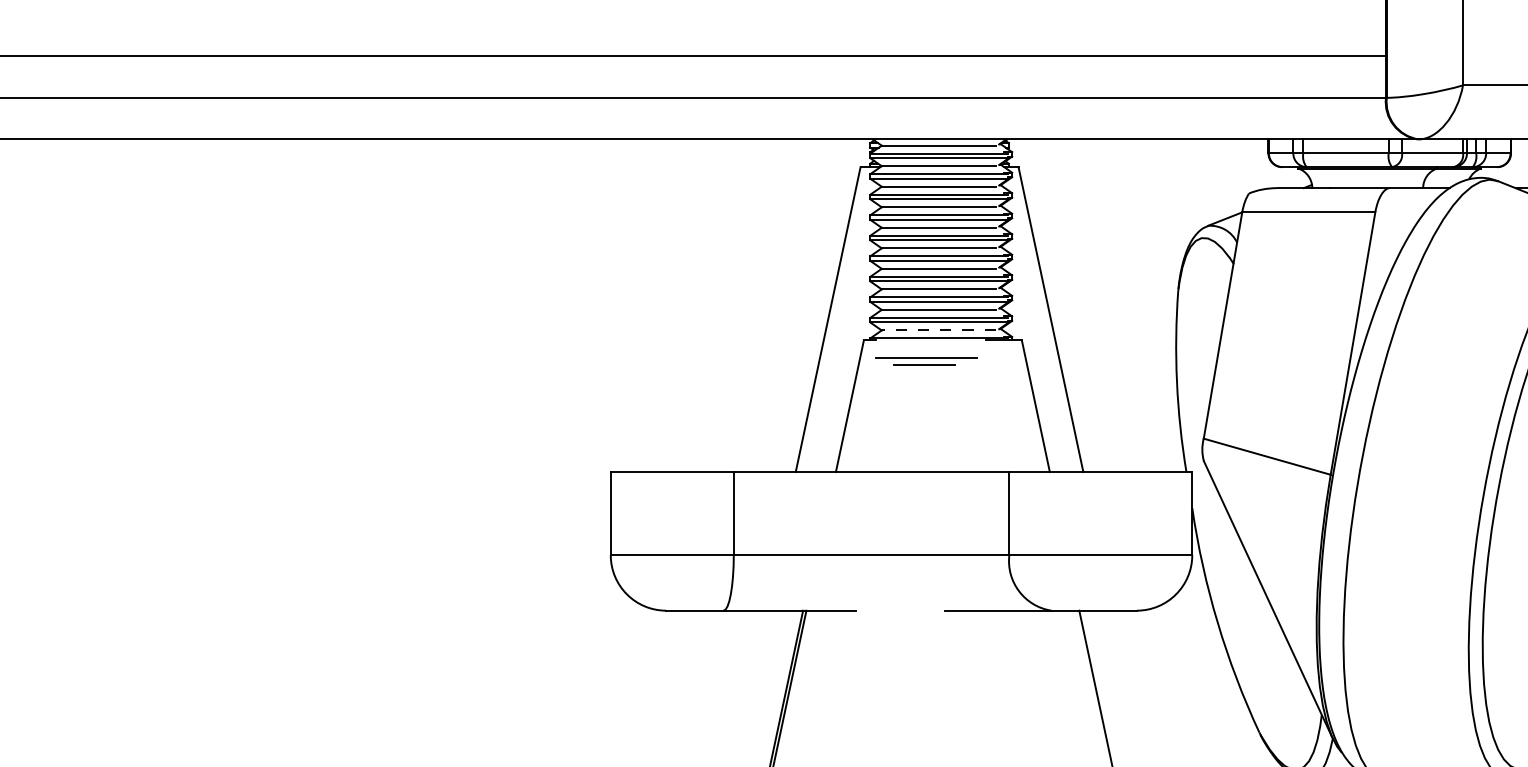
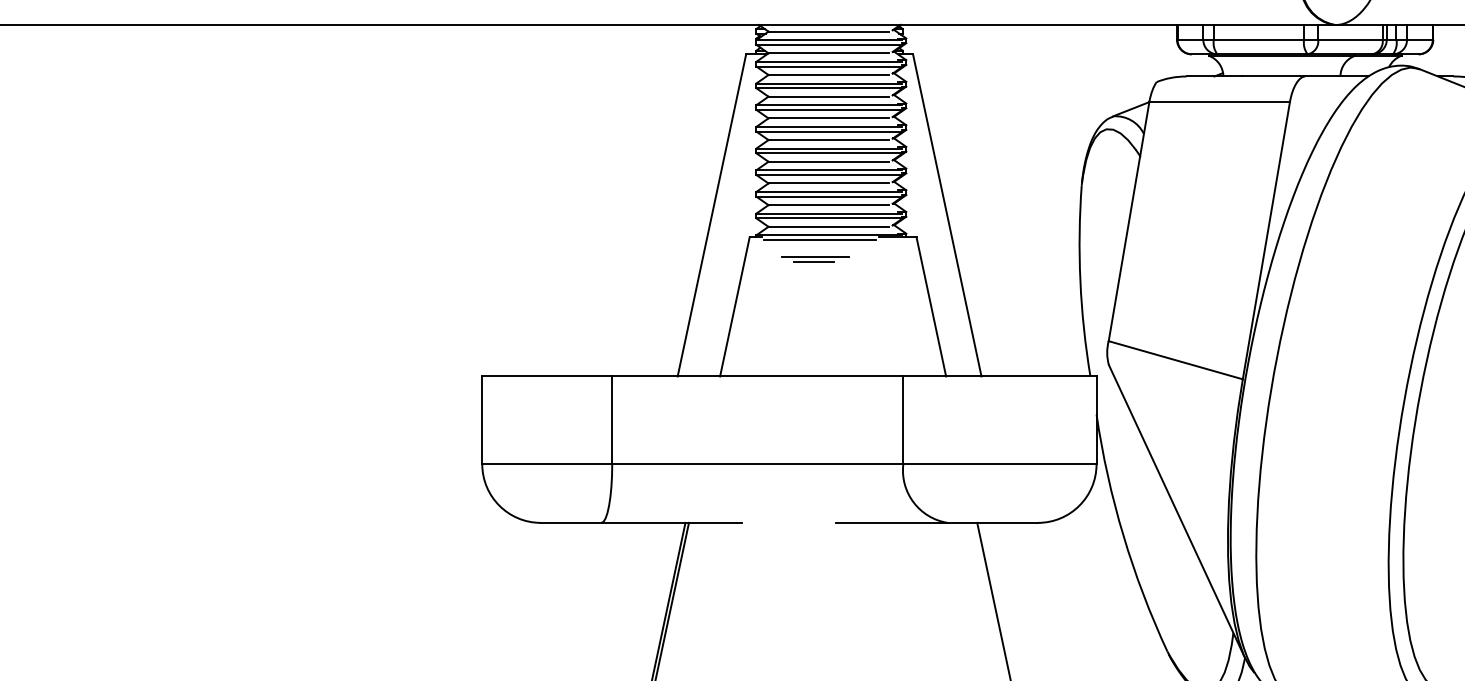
line: (938, 330) -> (828, 226), dashed -> solid
line: (930, 342) -> (820, 239), added
part: (925, 360) -> (814, 258), size x0.62

